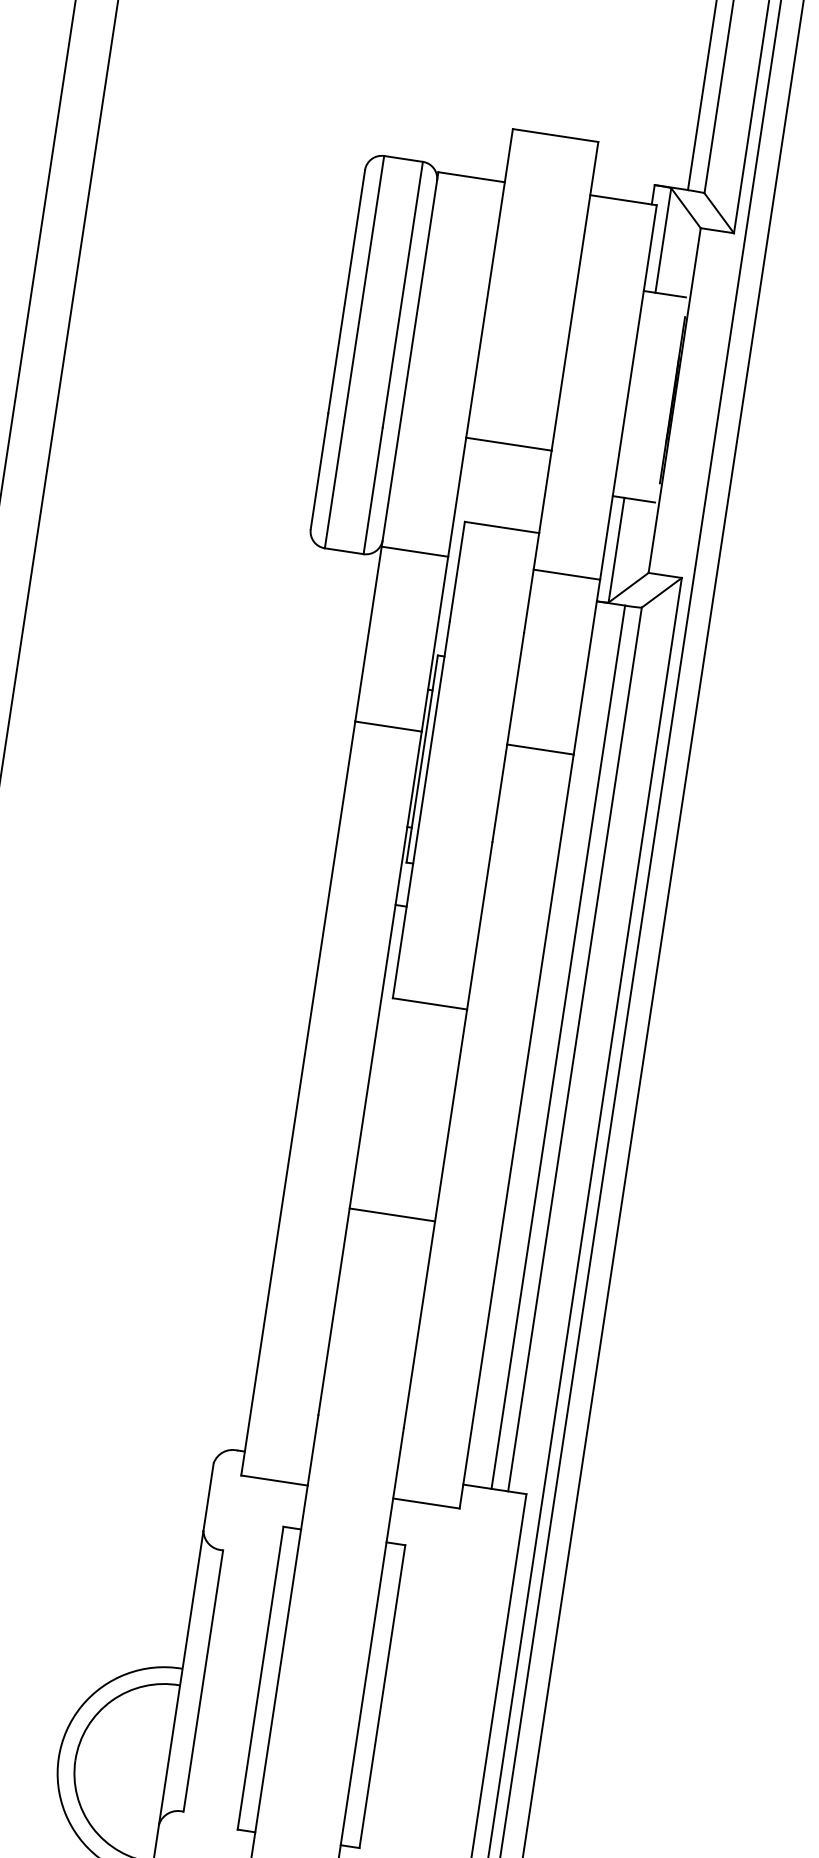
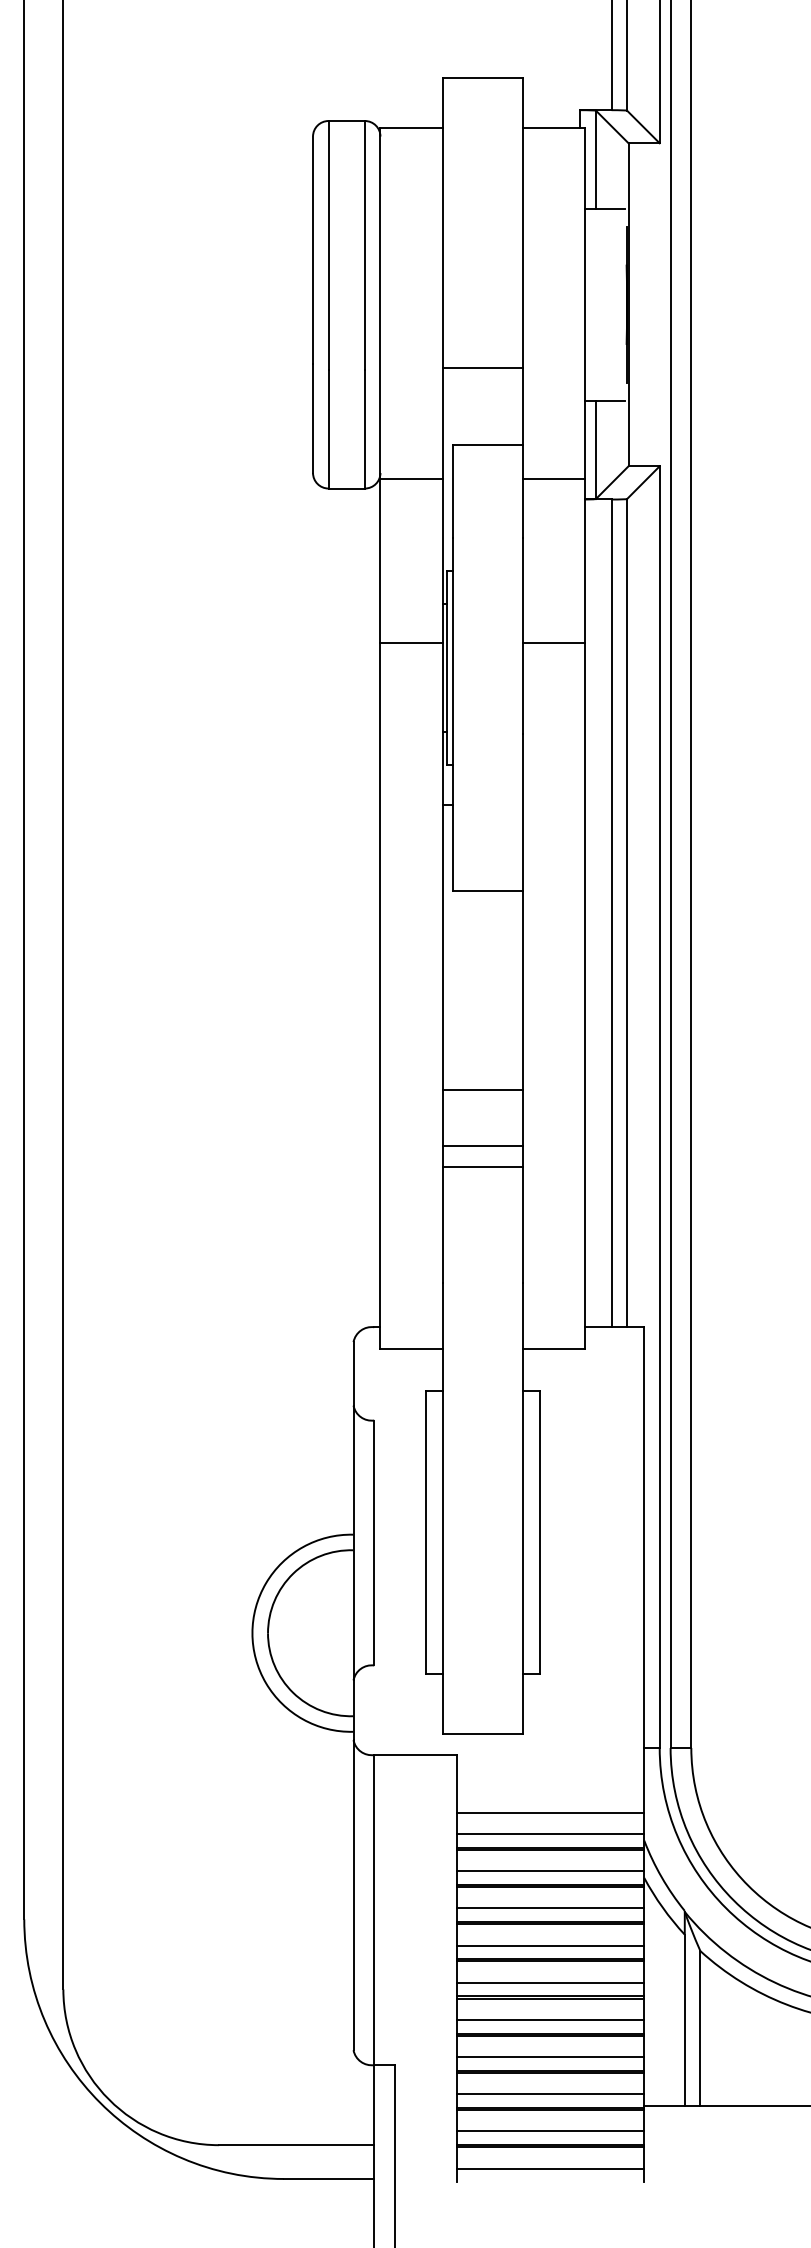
line: (382, 1275) -> (482, 1146), added
line: (379, 1297) -> (482, 1167), added

